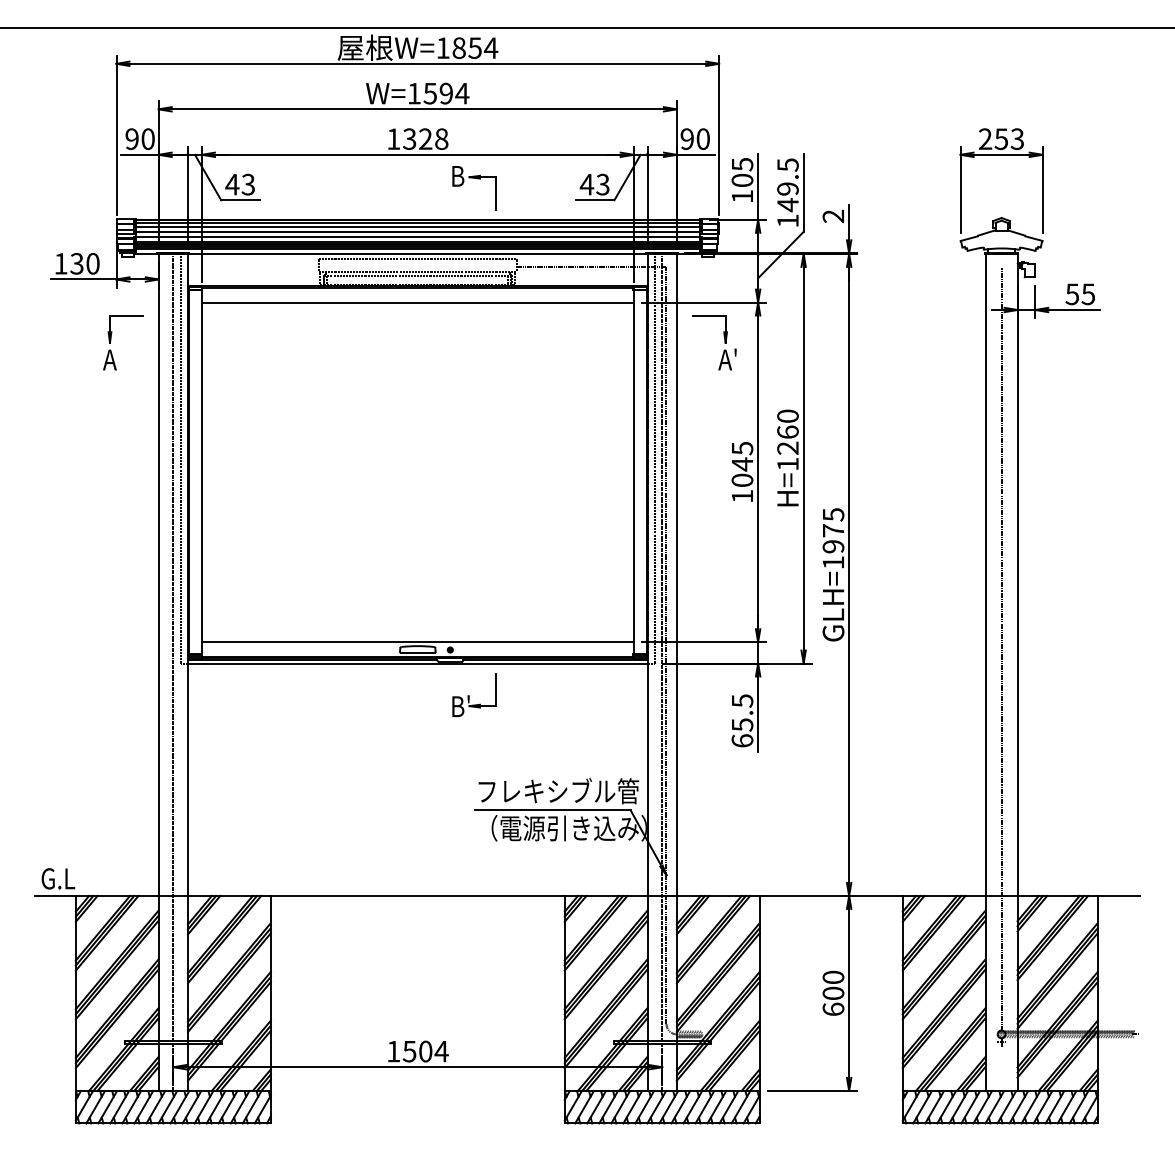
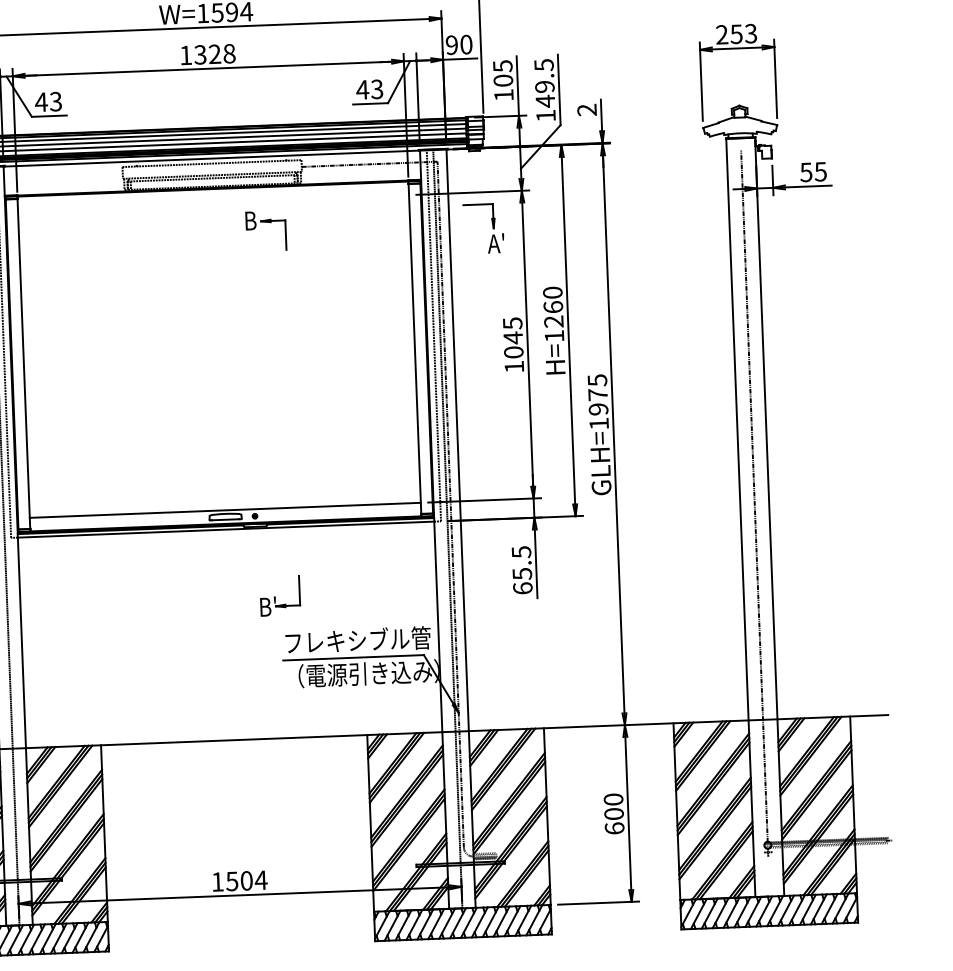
part: (477, 179) -> (268, 223), moved
line: (417, 302) -> (213, 202), removed
part: (474, 695) -> (280, 596), moved

